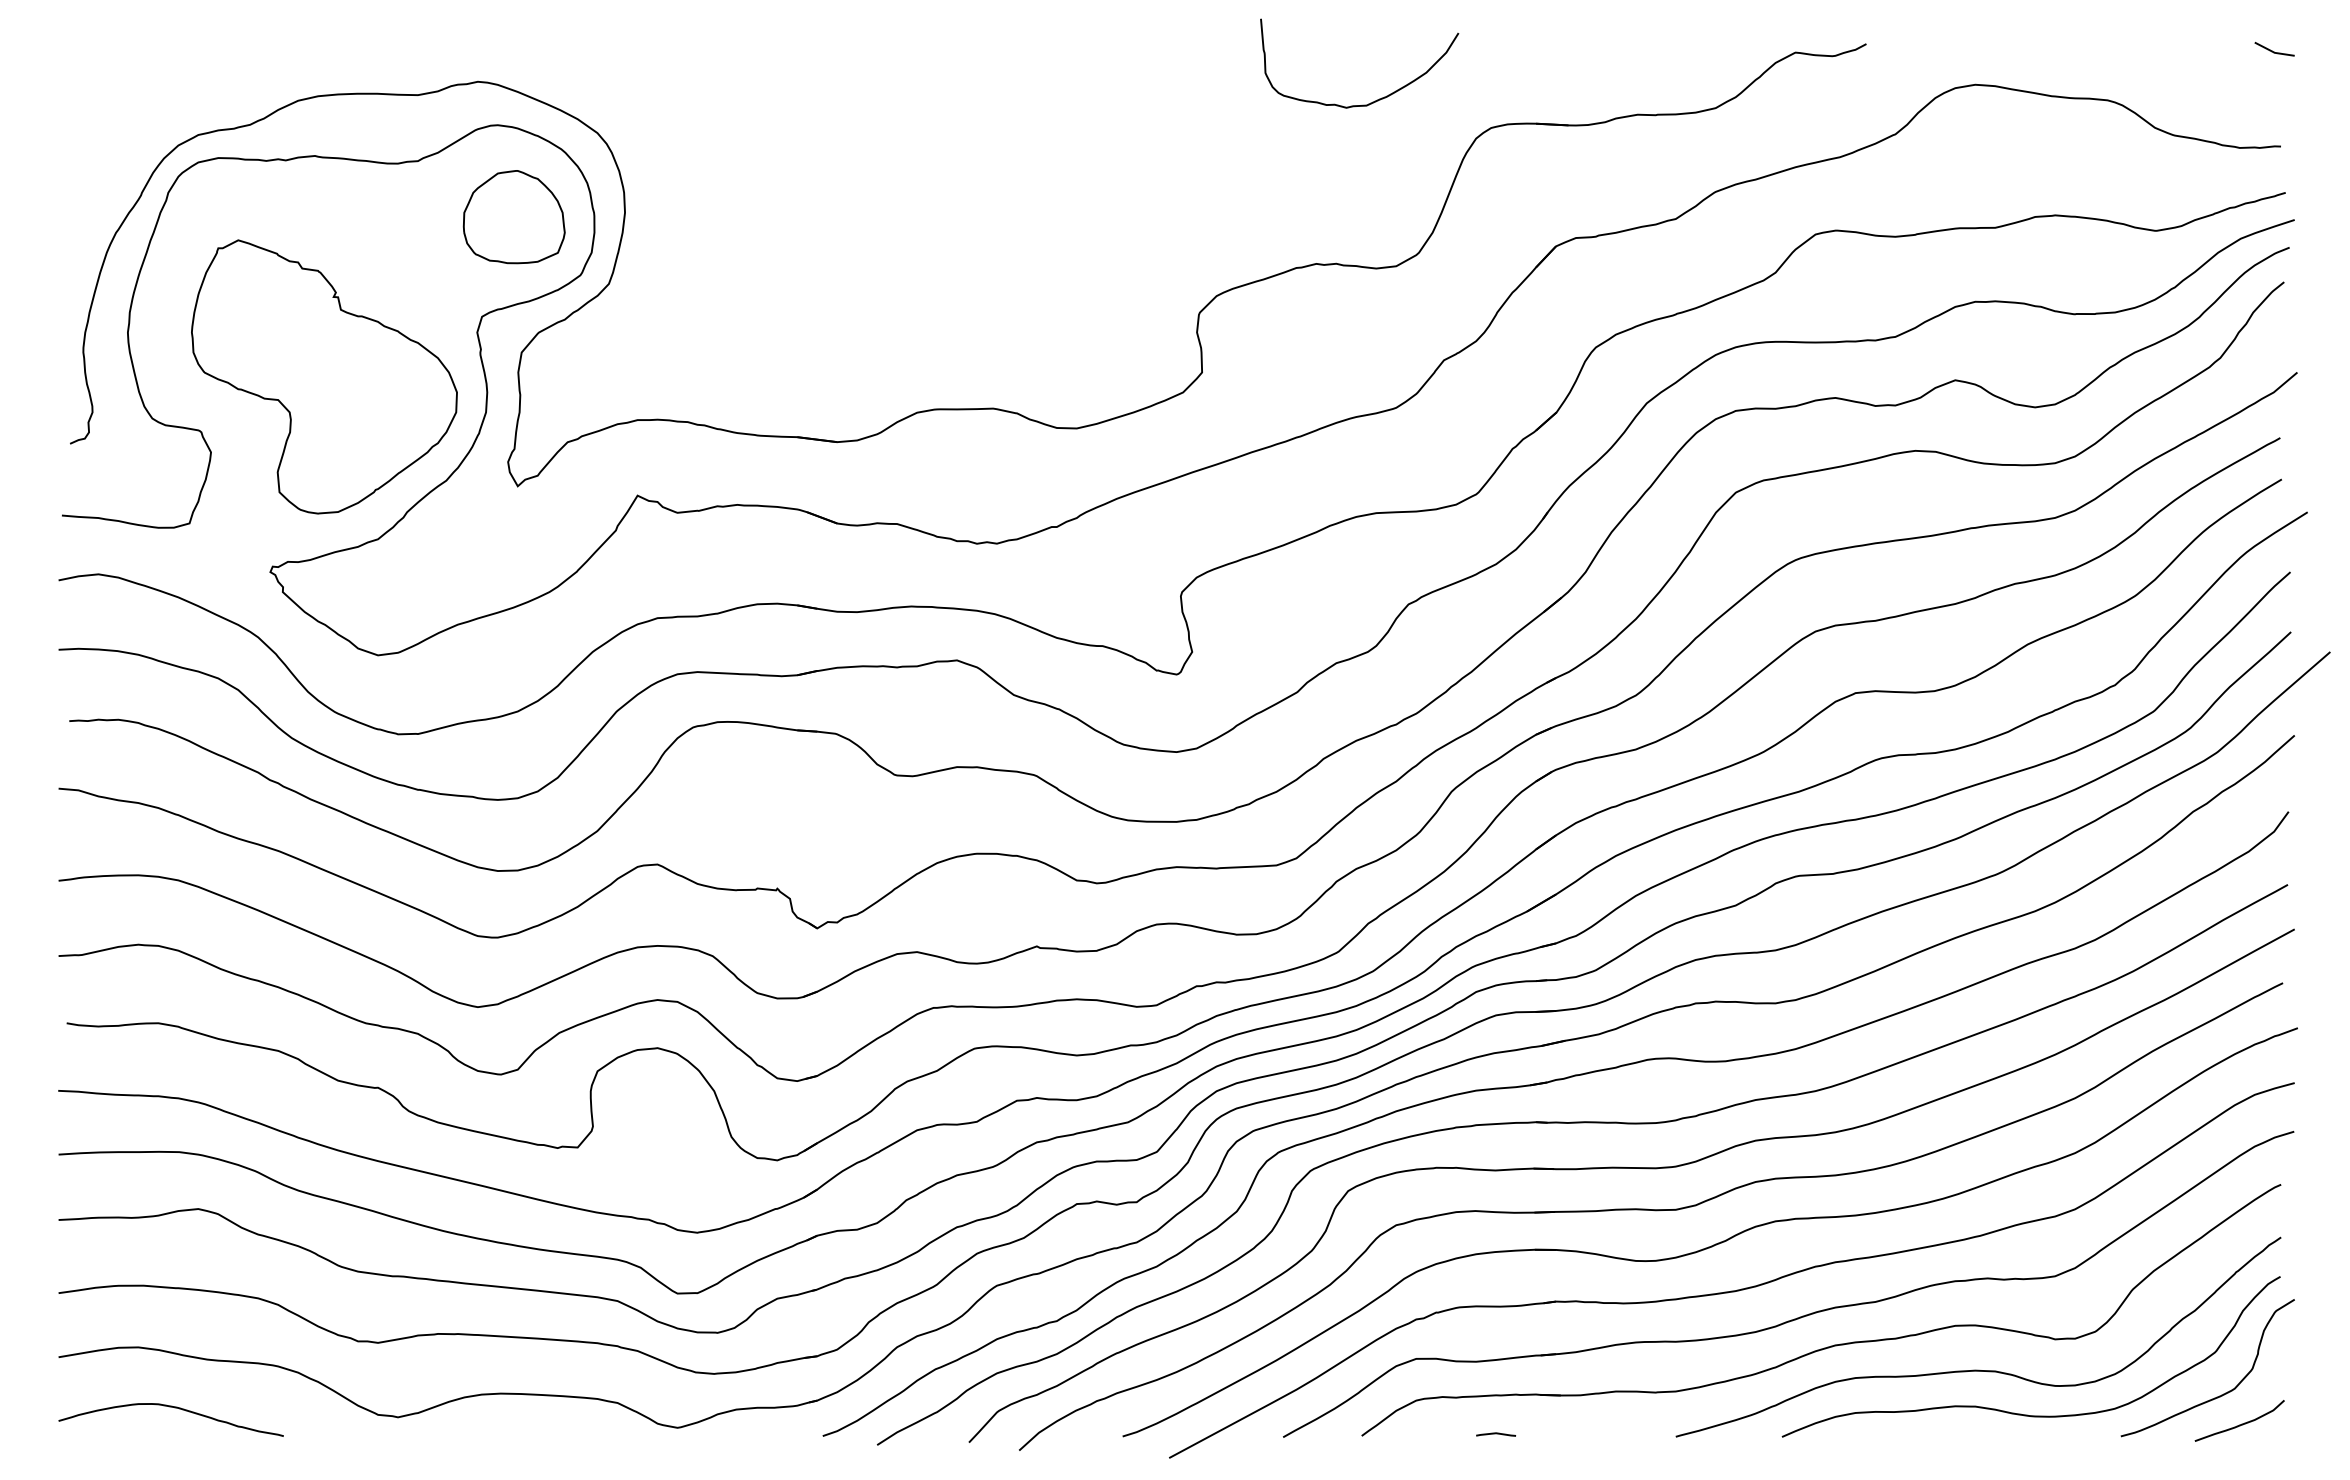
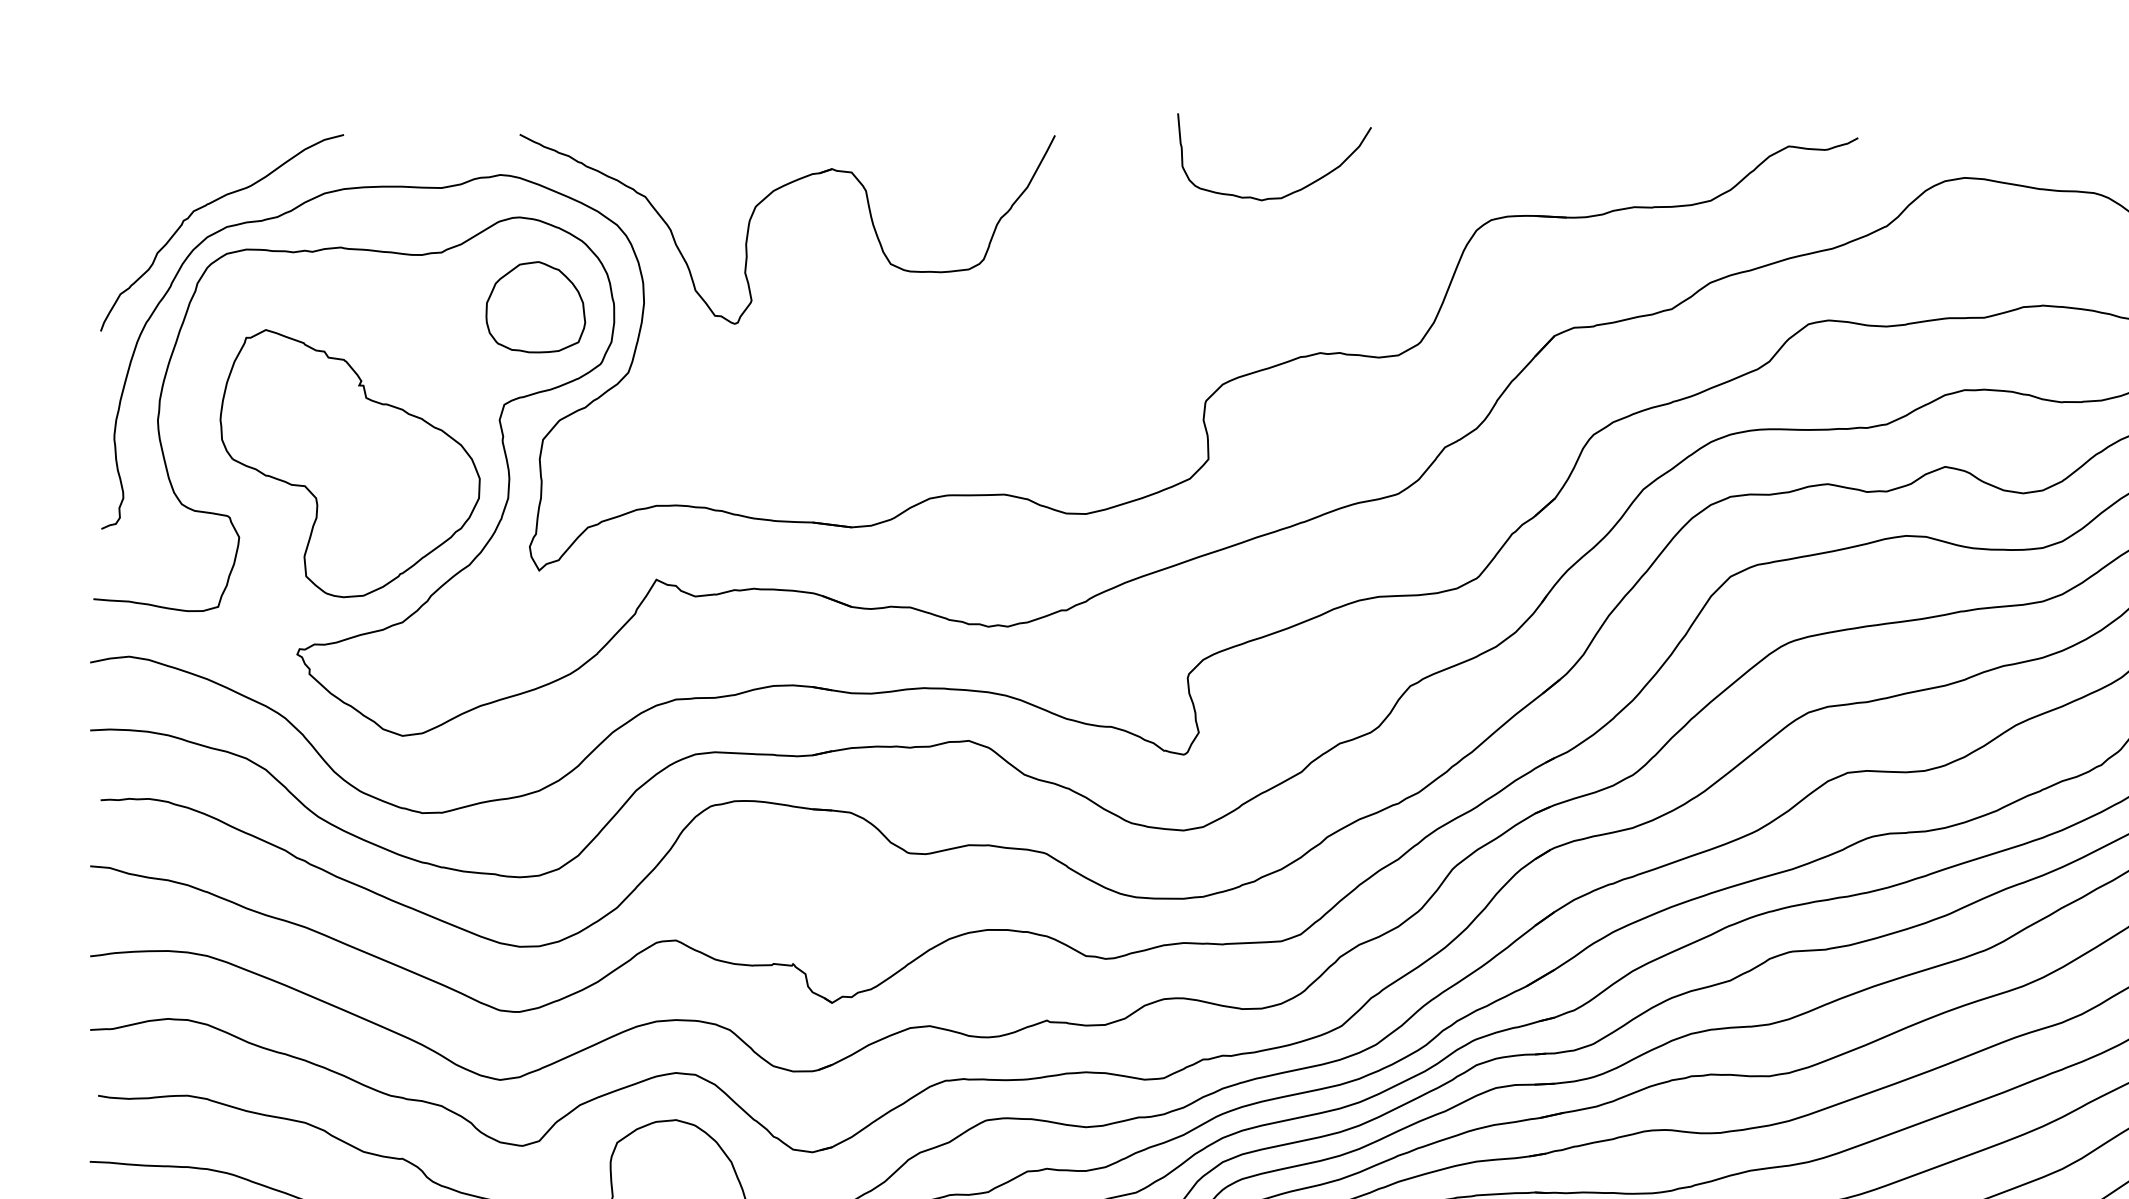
curve: (1372, 101) -> (1287, 194), moved
part: (747, 108) -> (763, 201), added
curve: (180, 112) -> (209, 204), added

